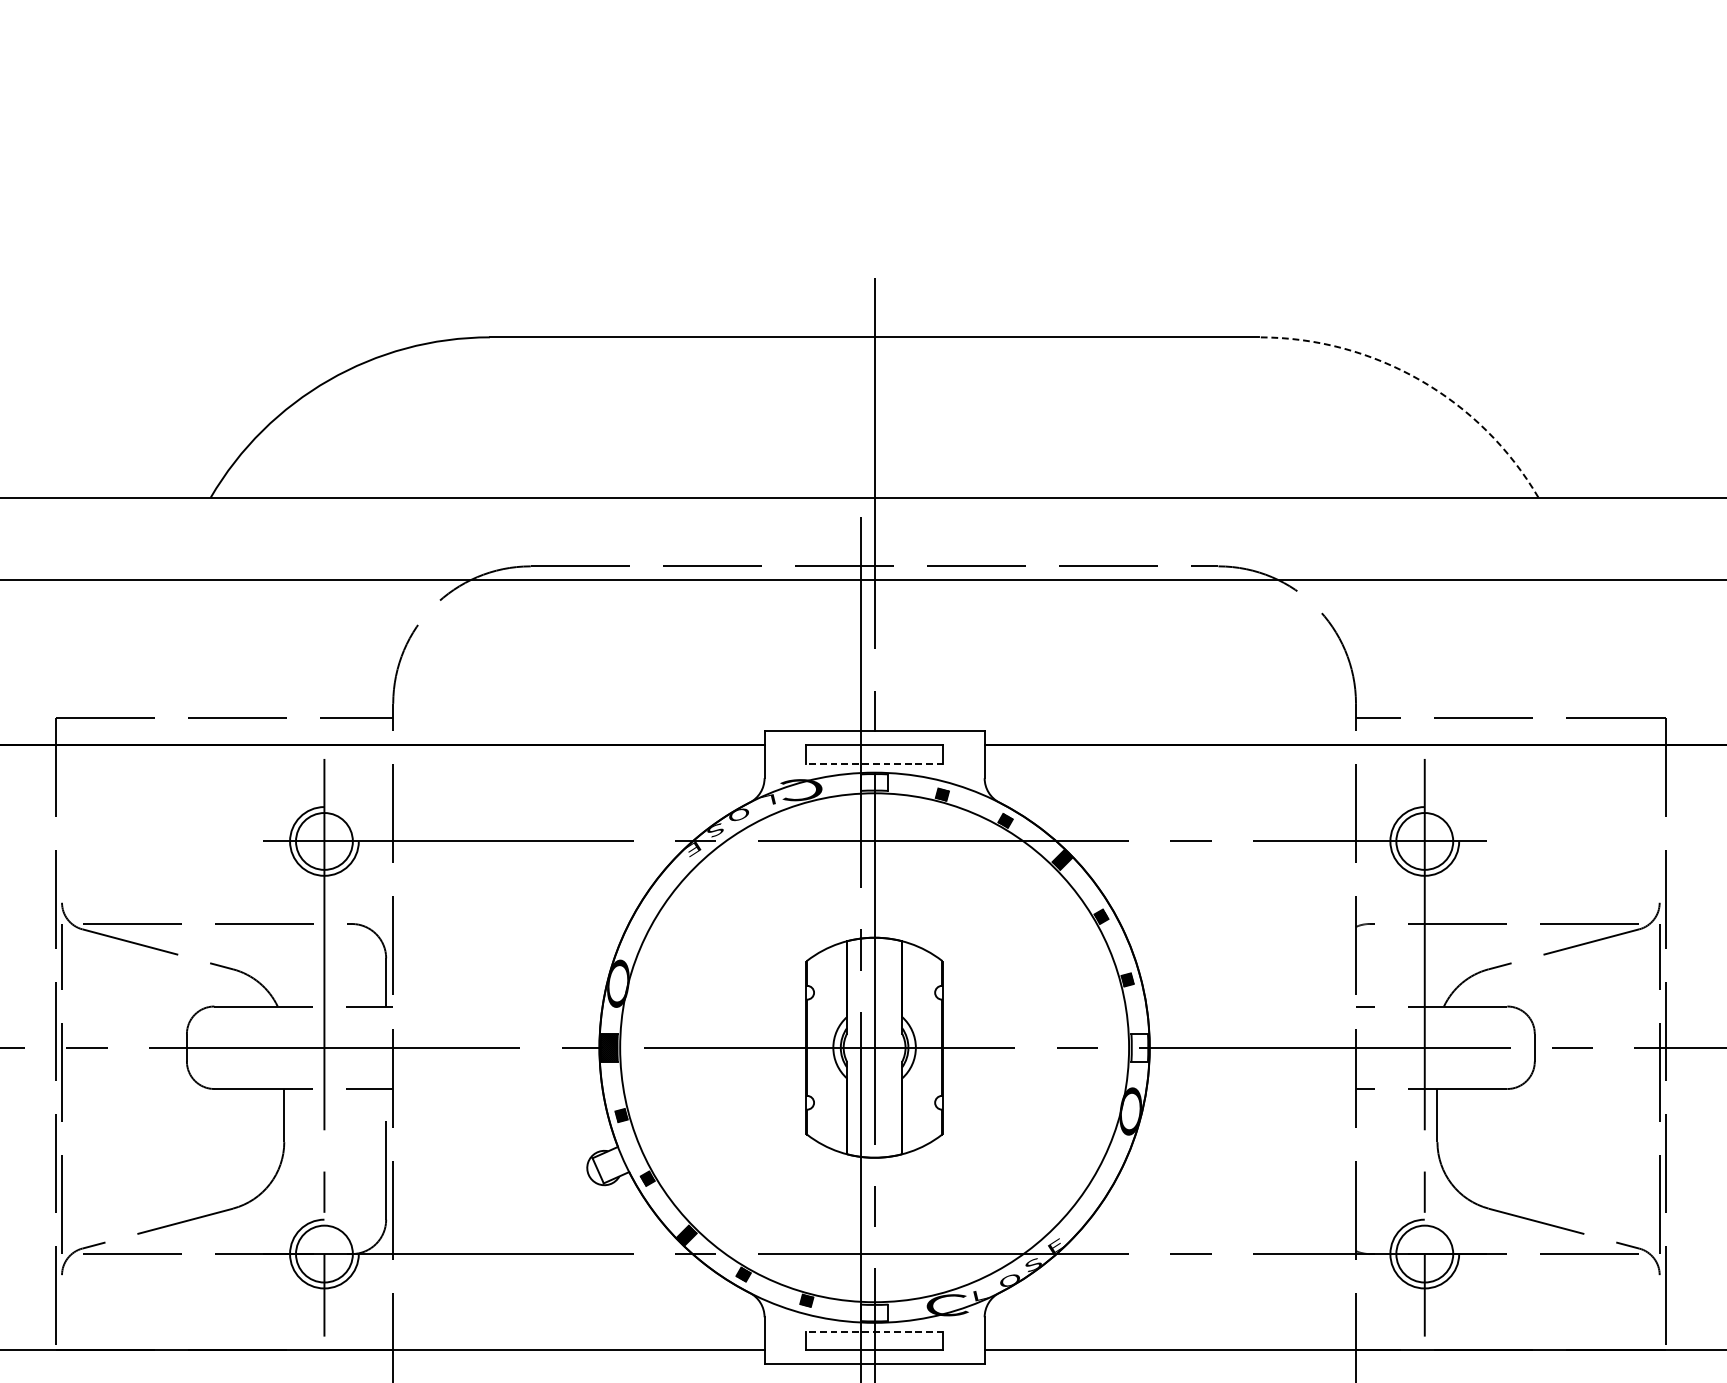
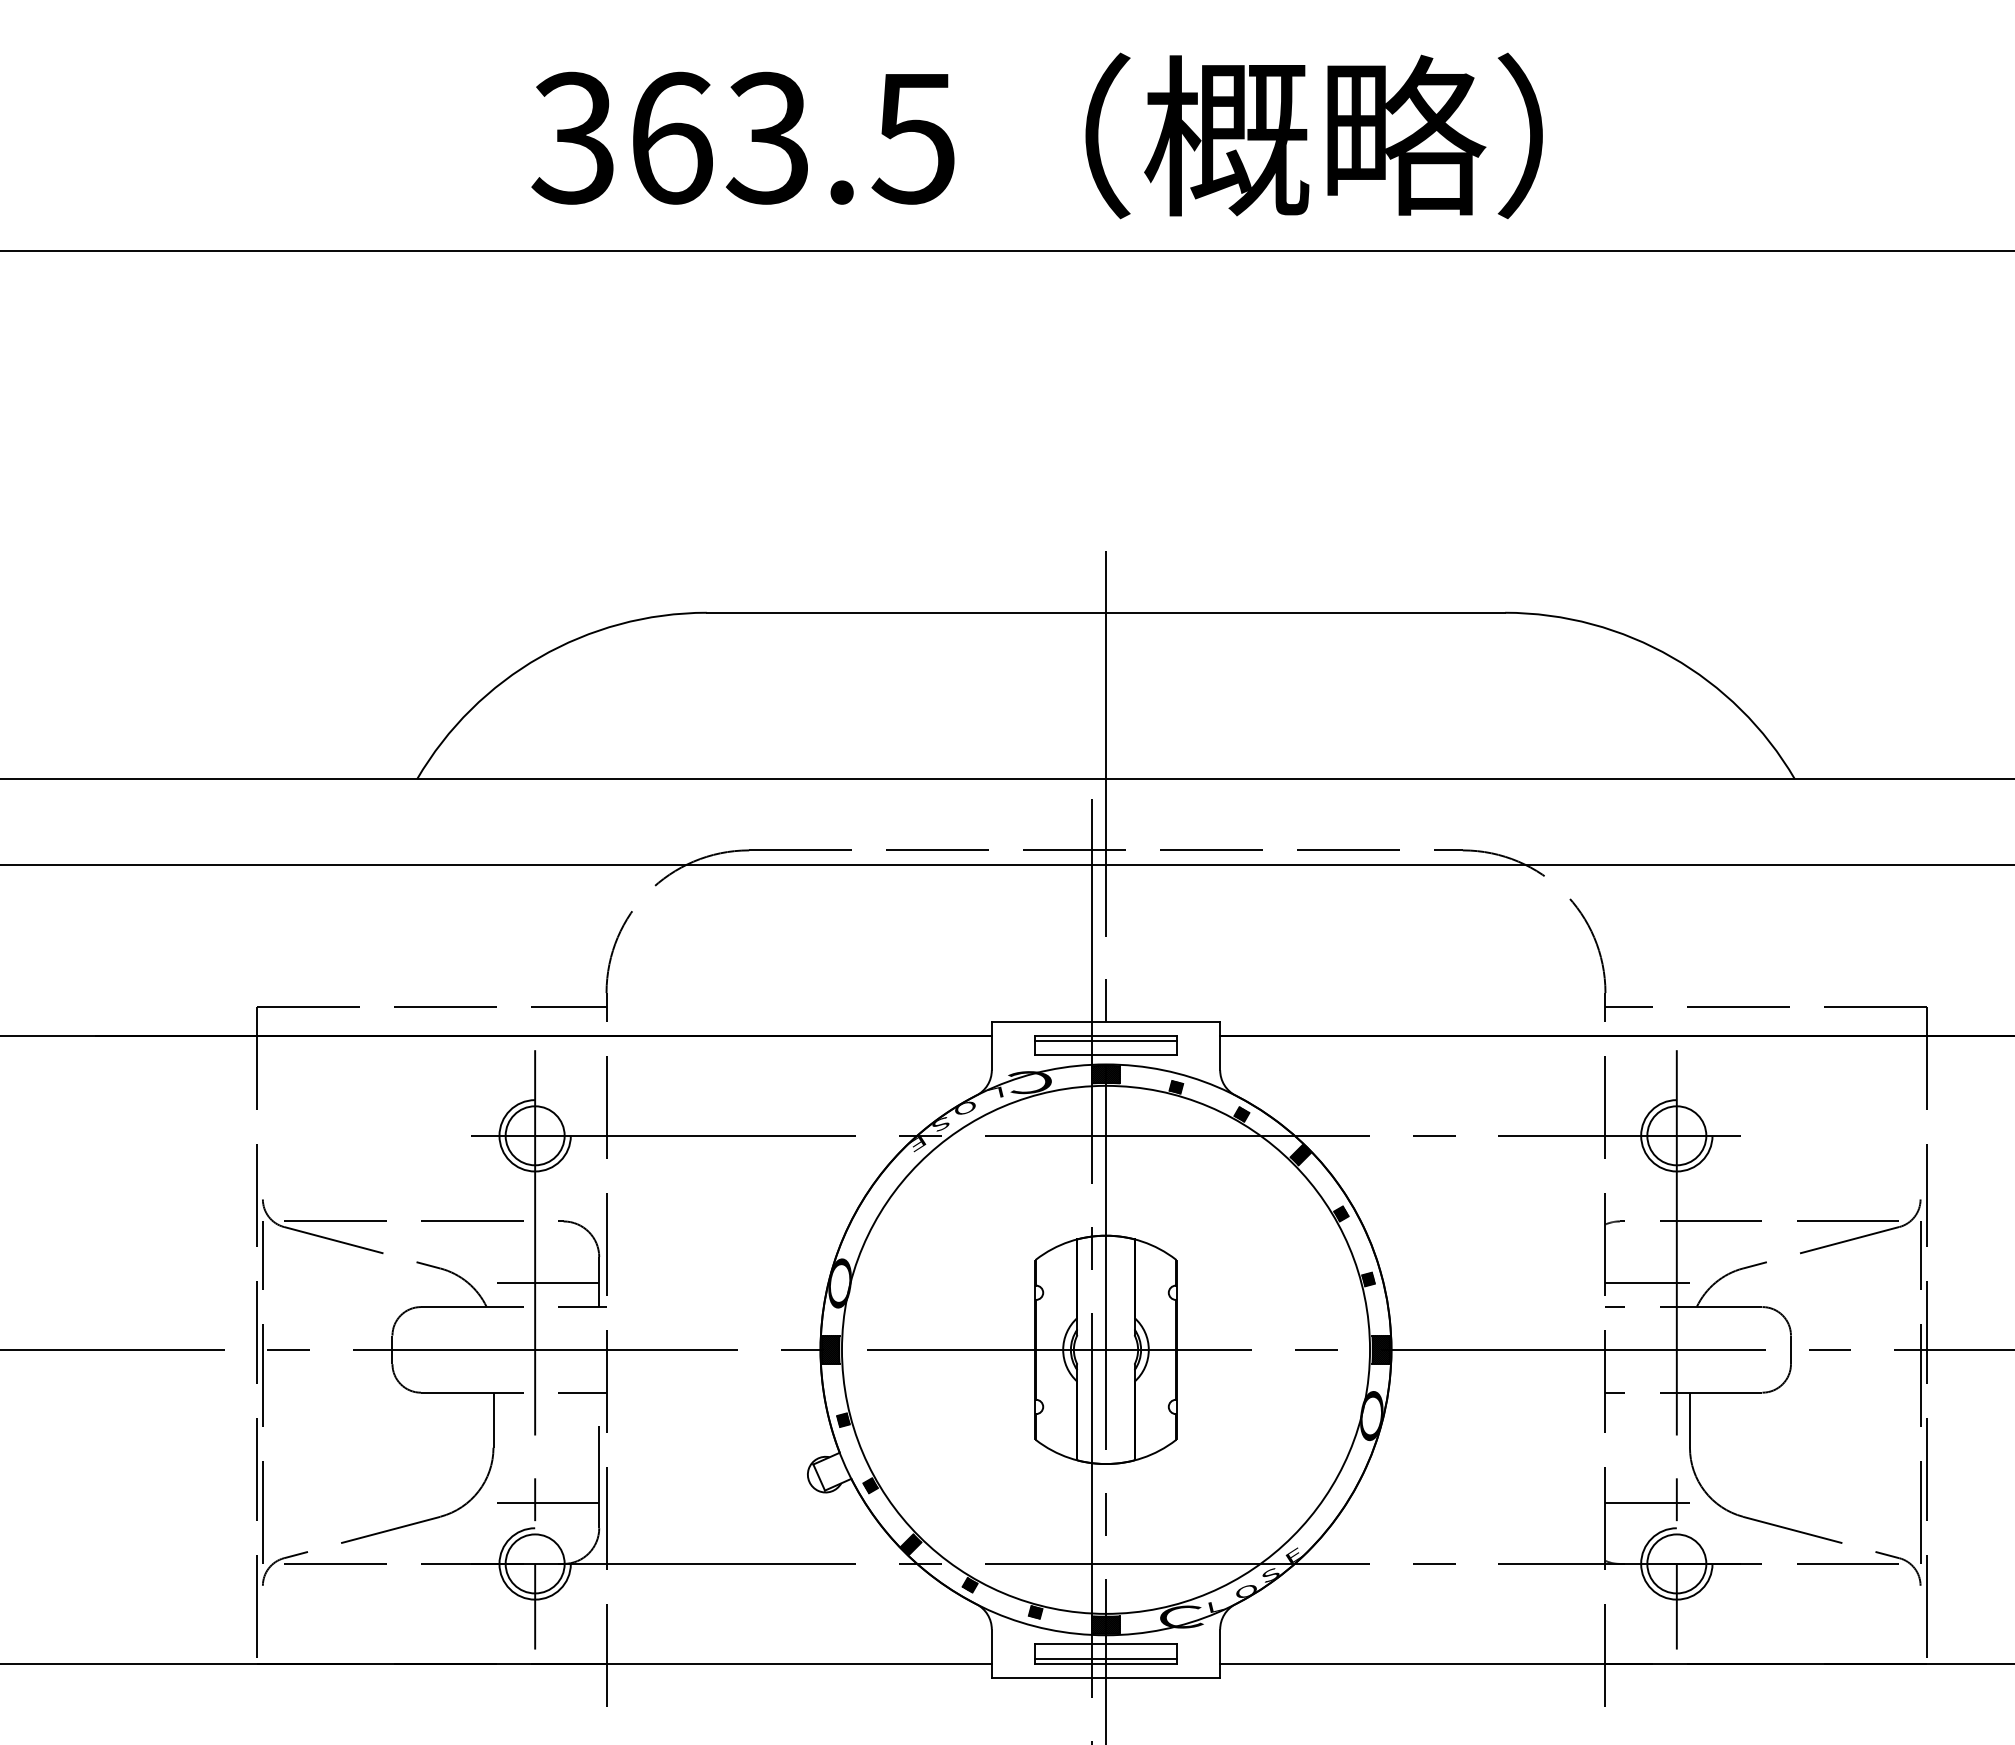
arc: (1420, 380) -> (1672, 657), dashed -> solid
line: (874, 750) -> (1105, 1041), added
line: (874, 764) -> (1105, 1055), dashed -> solid
hatch: (874, 782) -> (1105, 1074), added
line: (335, 982) -> (546, 1282), added
line: (1396, 982) -> (1647, 1282), added
hatch: (1139, 1047) -> (1380, 1349), added
line: (335, 1194) -> (546, 1502), added
line: (1396, 1194) -> (1647, 1502), added
hatch: (874, 1312) -> (1105, 1624), added
line: (874, 1331) -> (1105, 1644), dashed -> solid
line: (874, 1345) -> (1105, 1658), added

